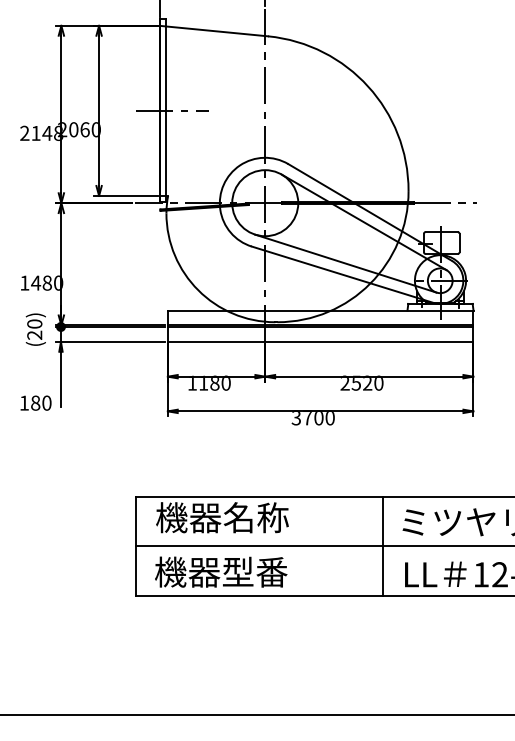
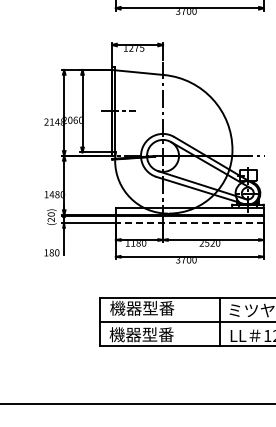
line: (319, 342) -> (189, 223), solid -> dashed
text: (255, 516) -> (158, 307), 機器名称 -> 機器型番

